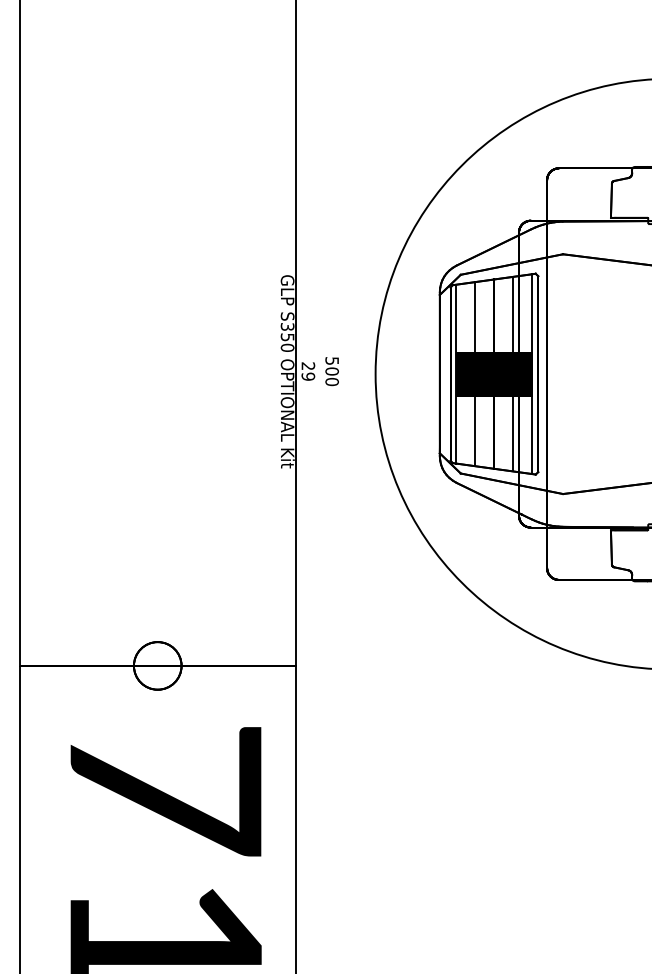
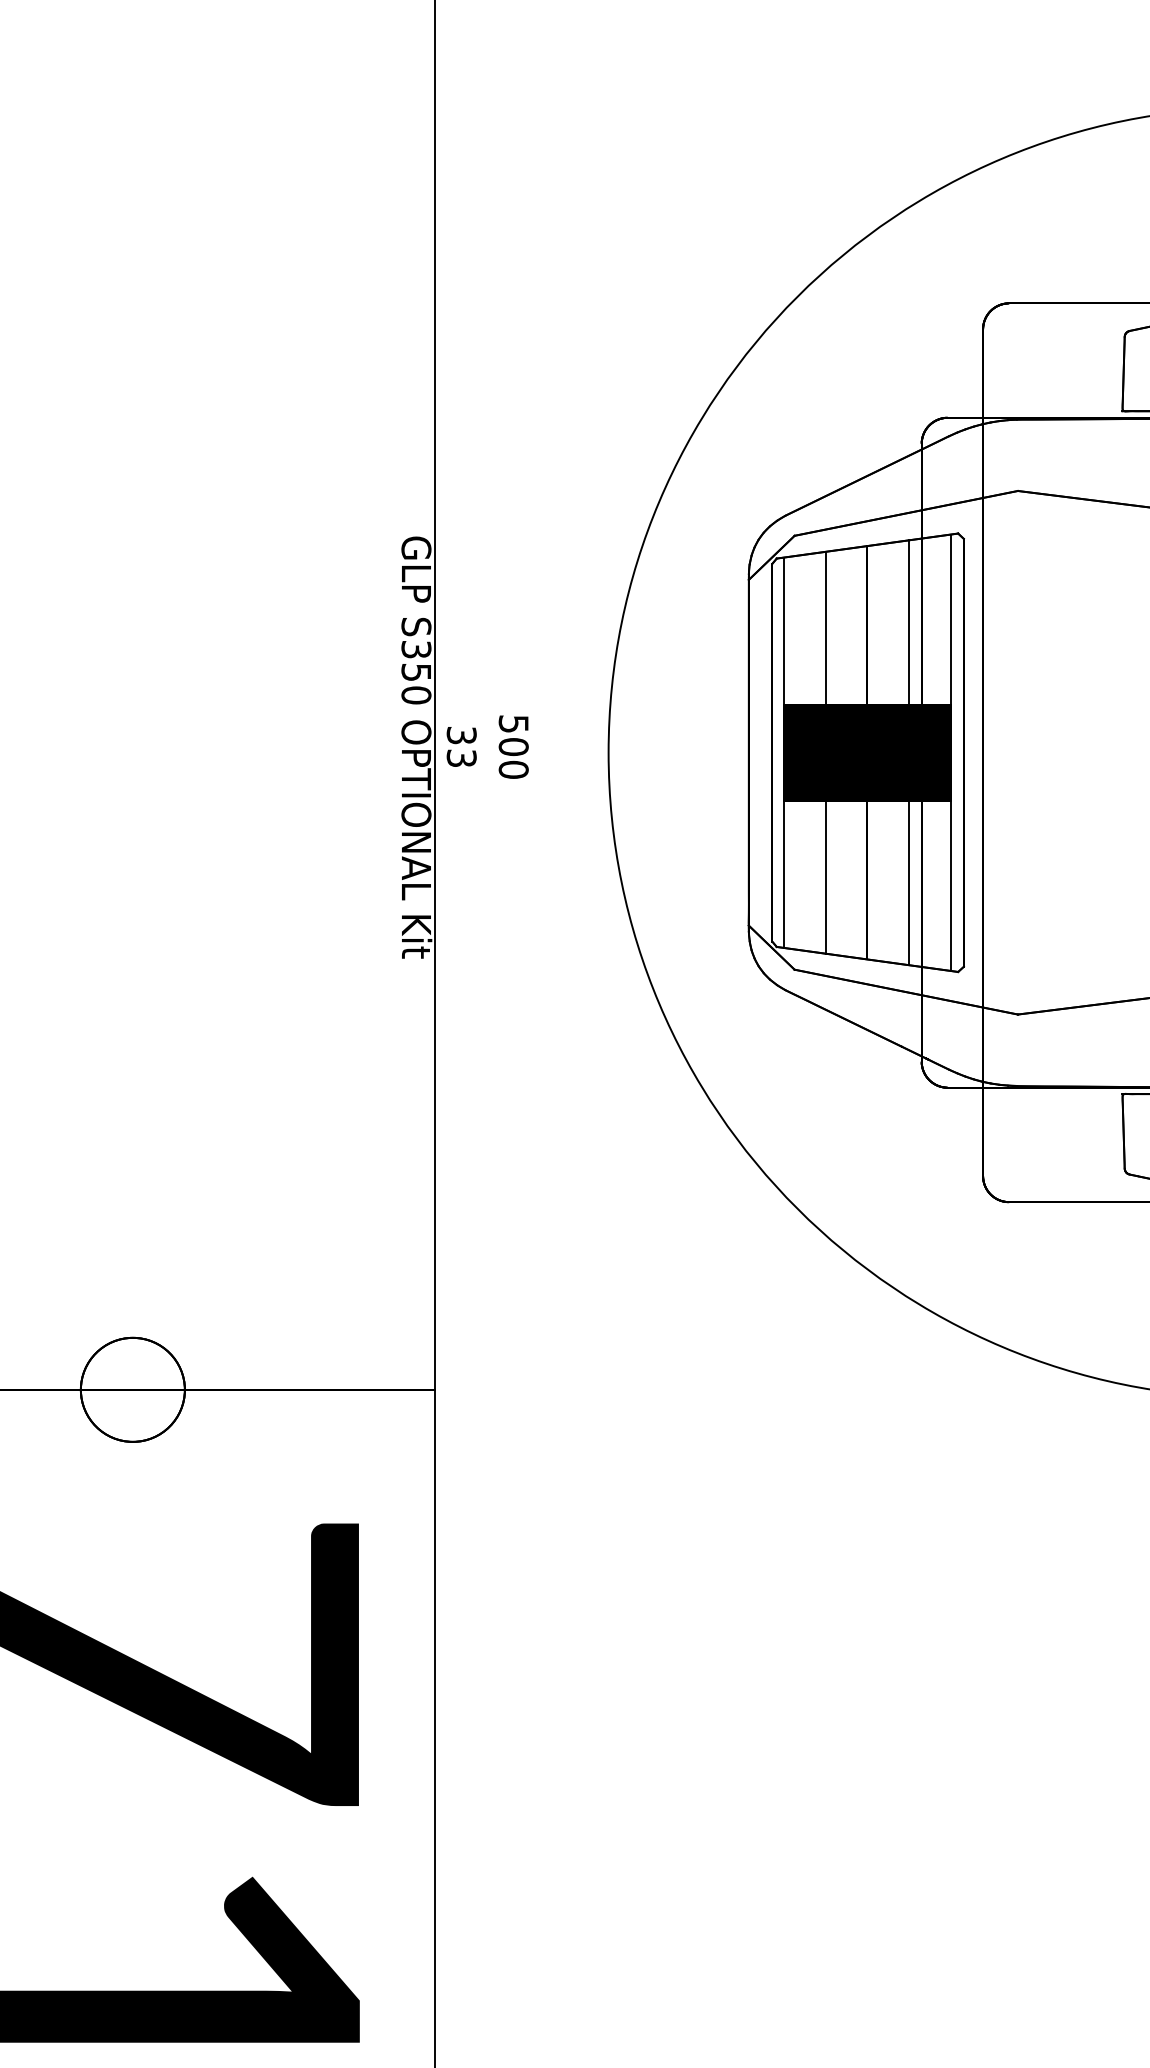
text: (308, 371) -> (462, 746), 29 -> 33

